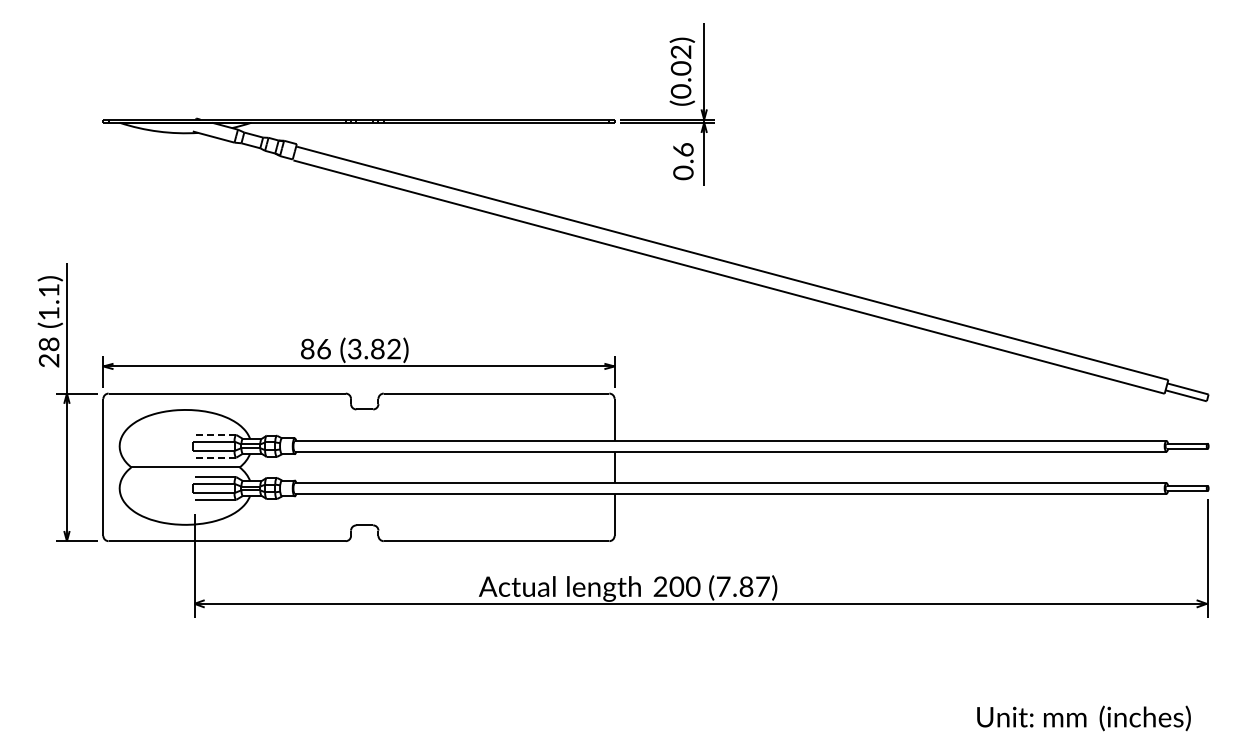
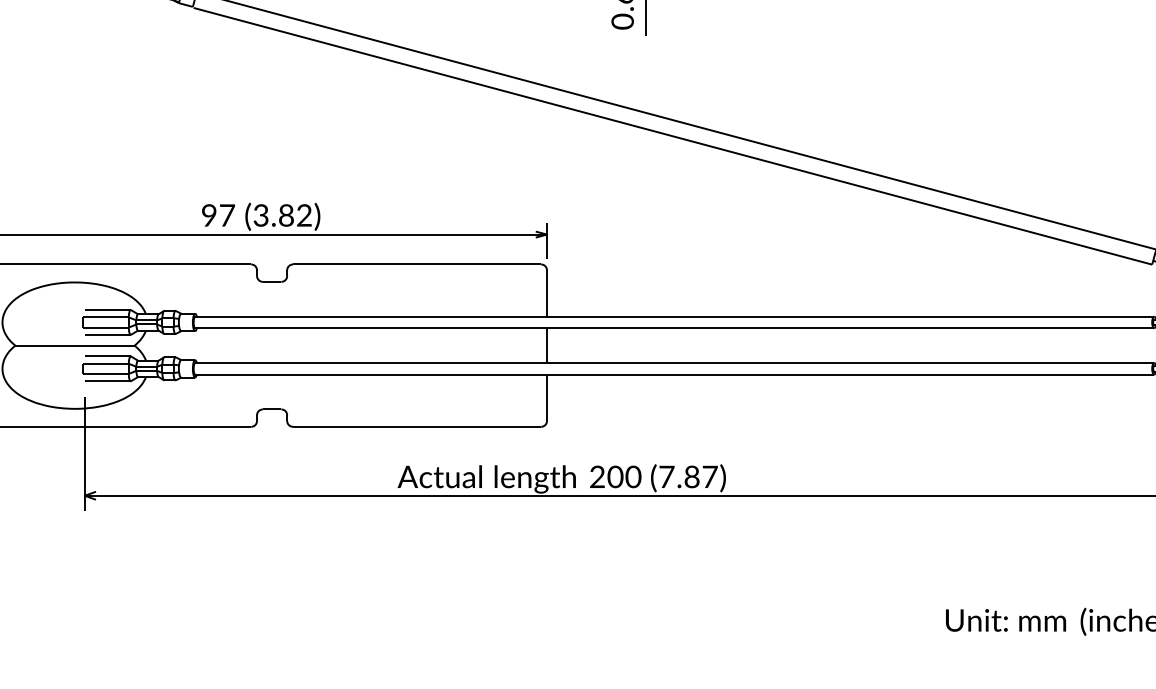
text: (316, 349) -> (219, 215), 86 -> 97
line: (215, 435) -> (107, 310), dashed -> solid
line: (215, 457) -> (107, 334), dashed -> solid

